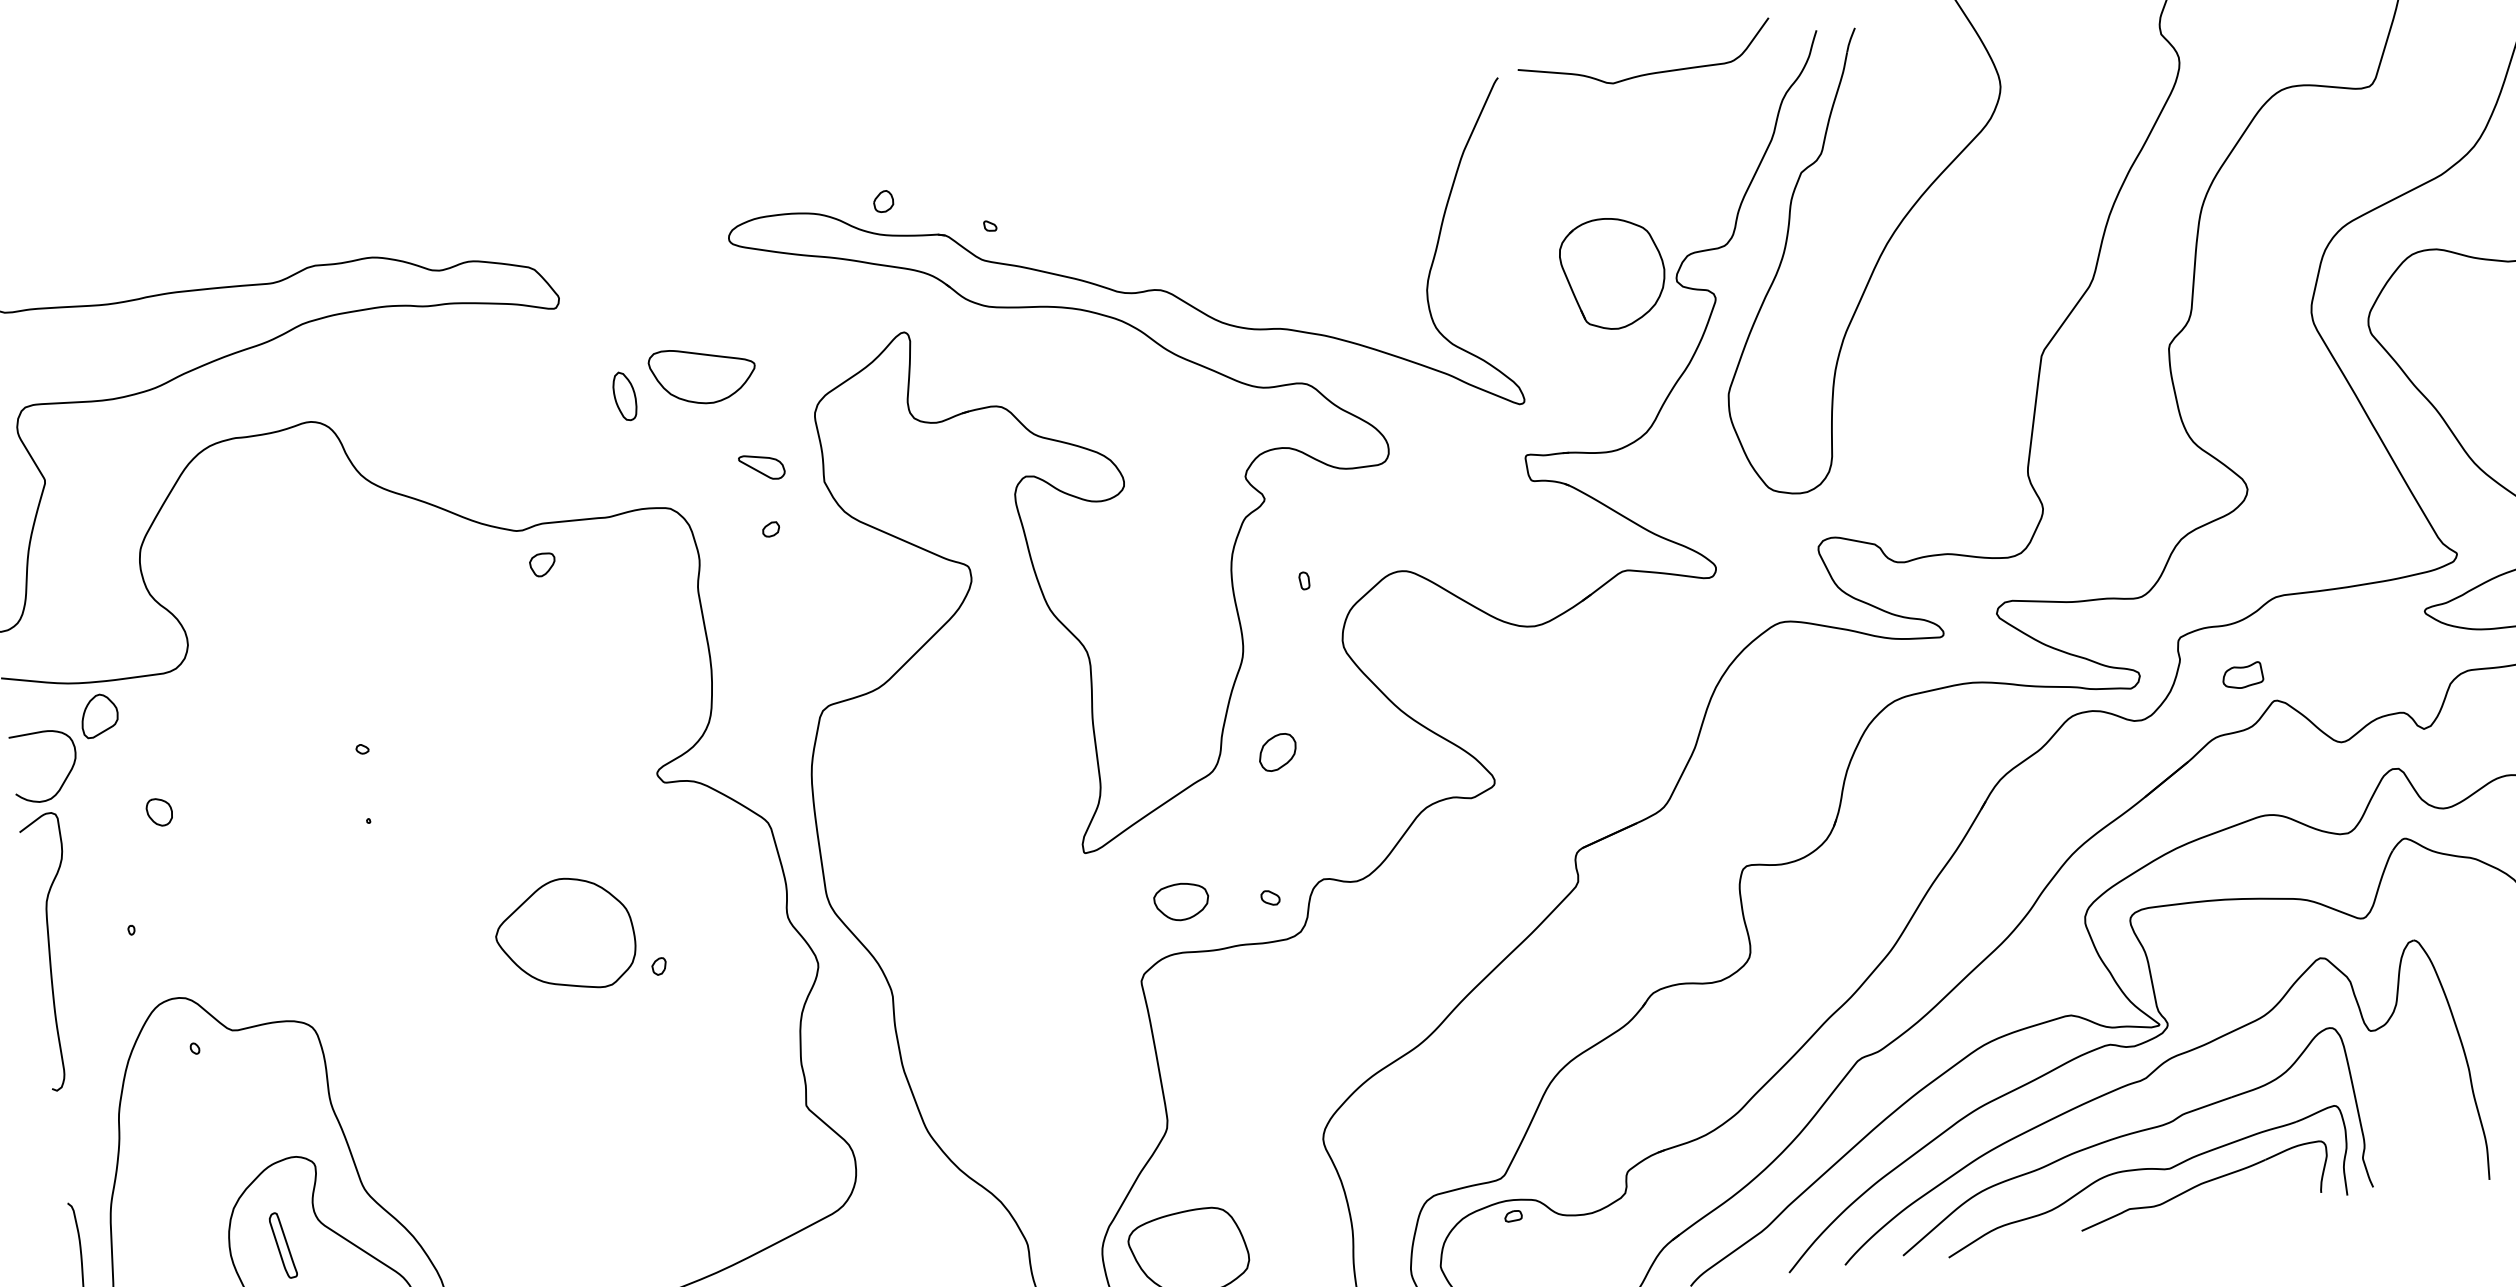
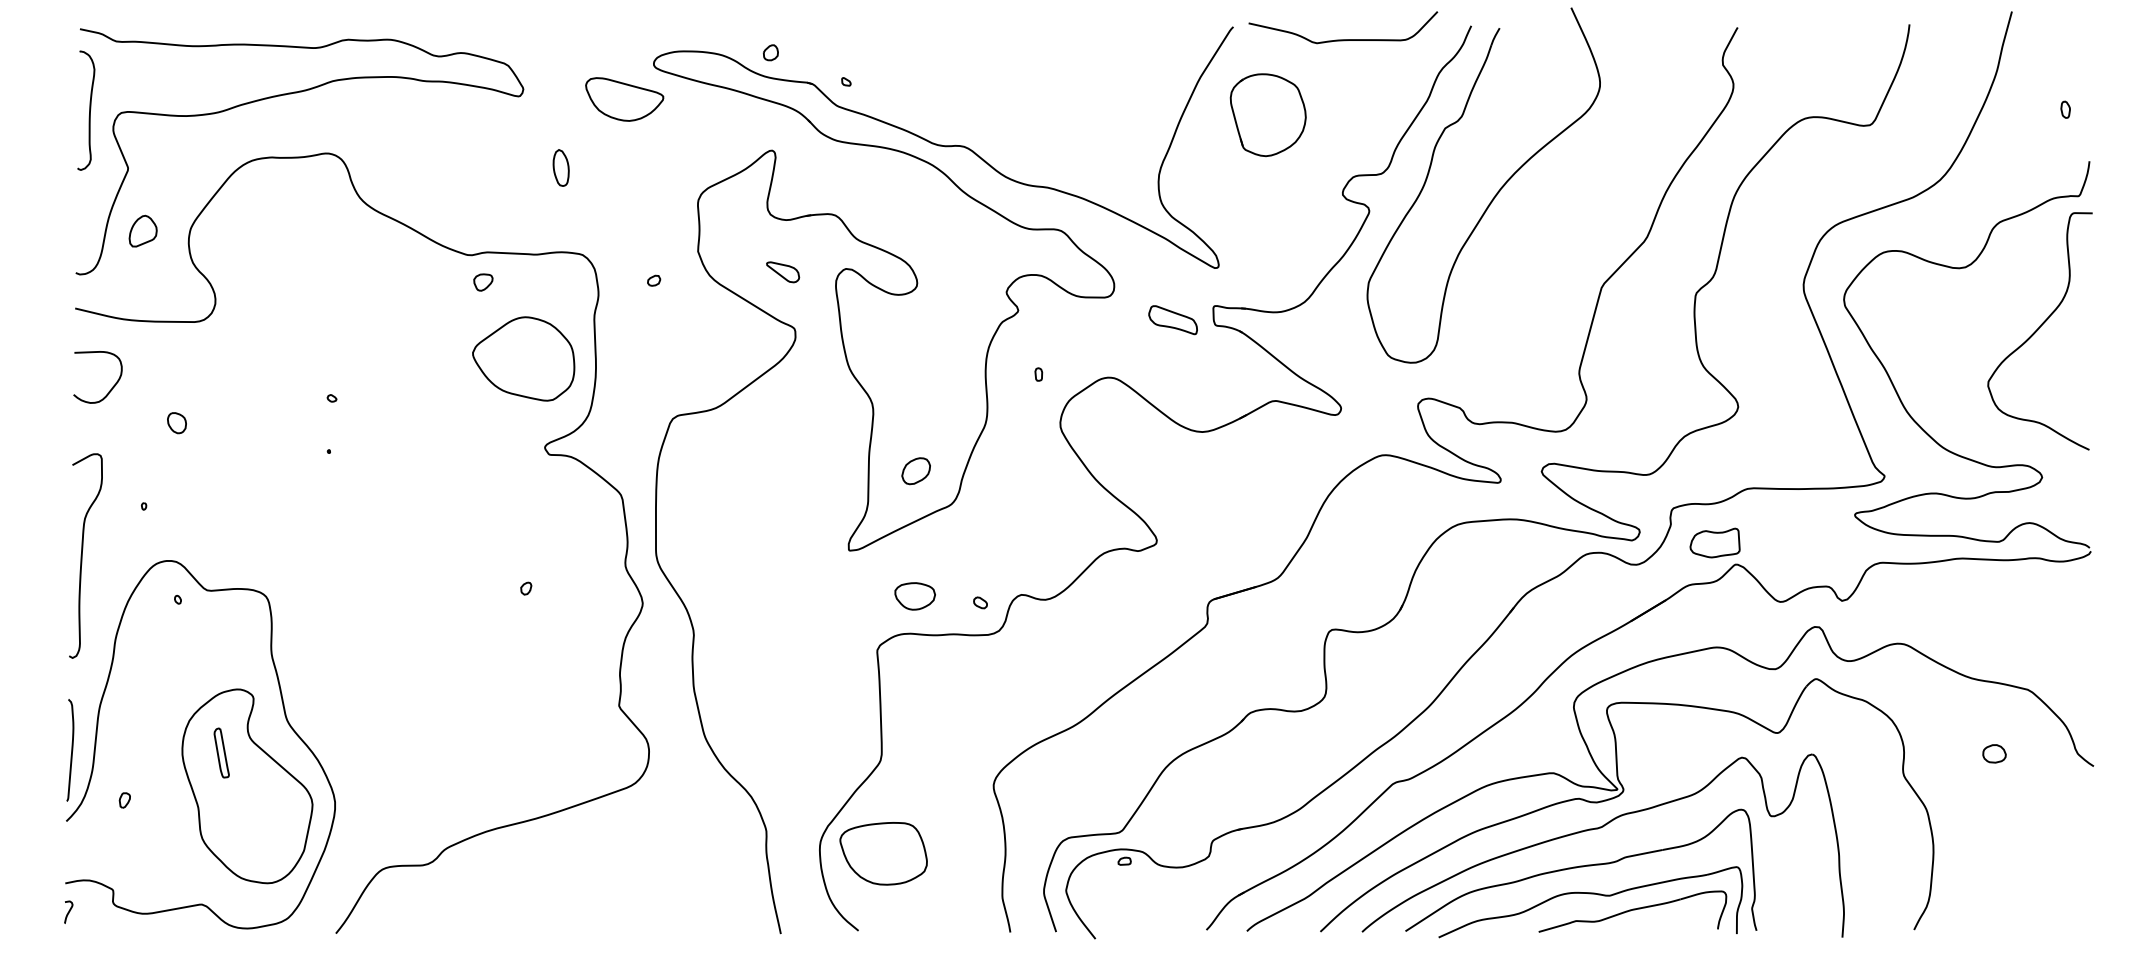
part: (1612, 273) -> (1267, 115), moved
part: (702, 374) -> (624, 99), moved
part: (762, 467) -> (783, 272), moved
part: (1473, 482) -> (1172, 320), added
part: (2241, 675) -> (1714, 542), size x1.67
part: (98, 714) -> (142, 230), moved
part: (1276, 752) -> (915, 471), moved
part: (564, 934) -> (523, 358), moved
curve: (50, 951) -> (82, 555), moved

